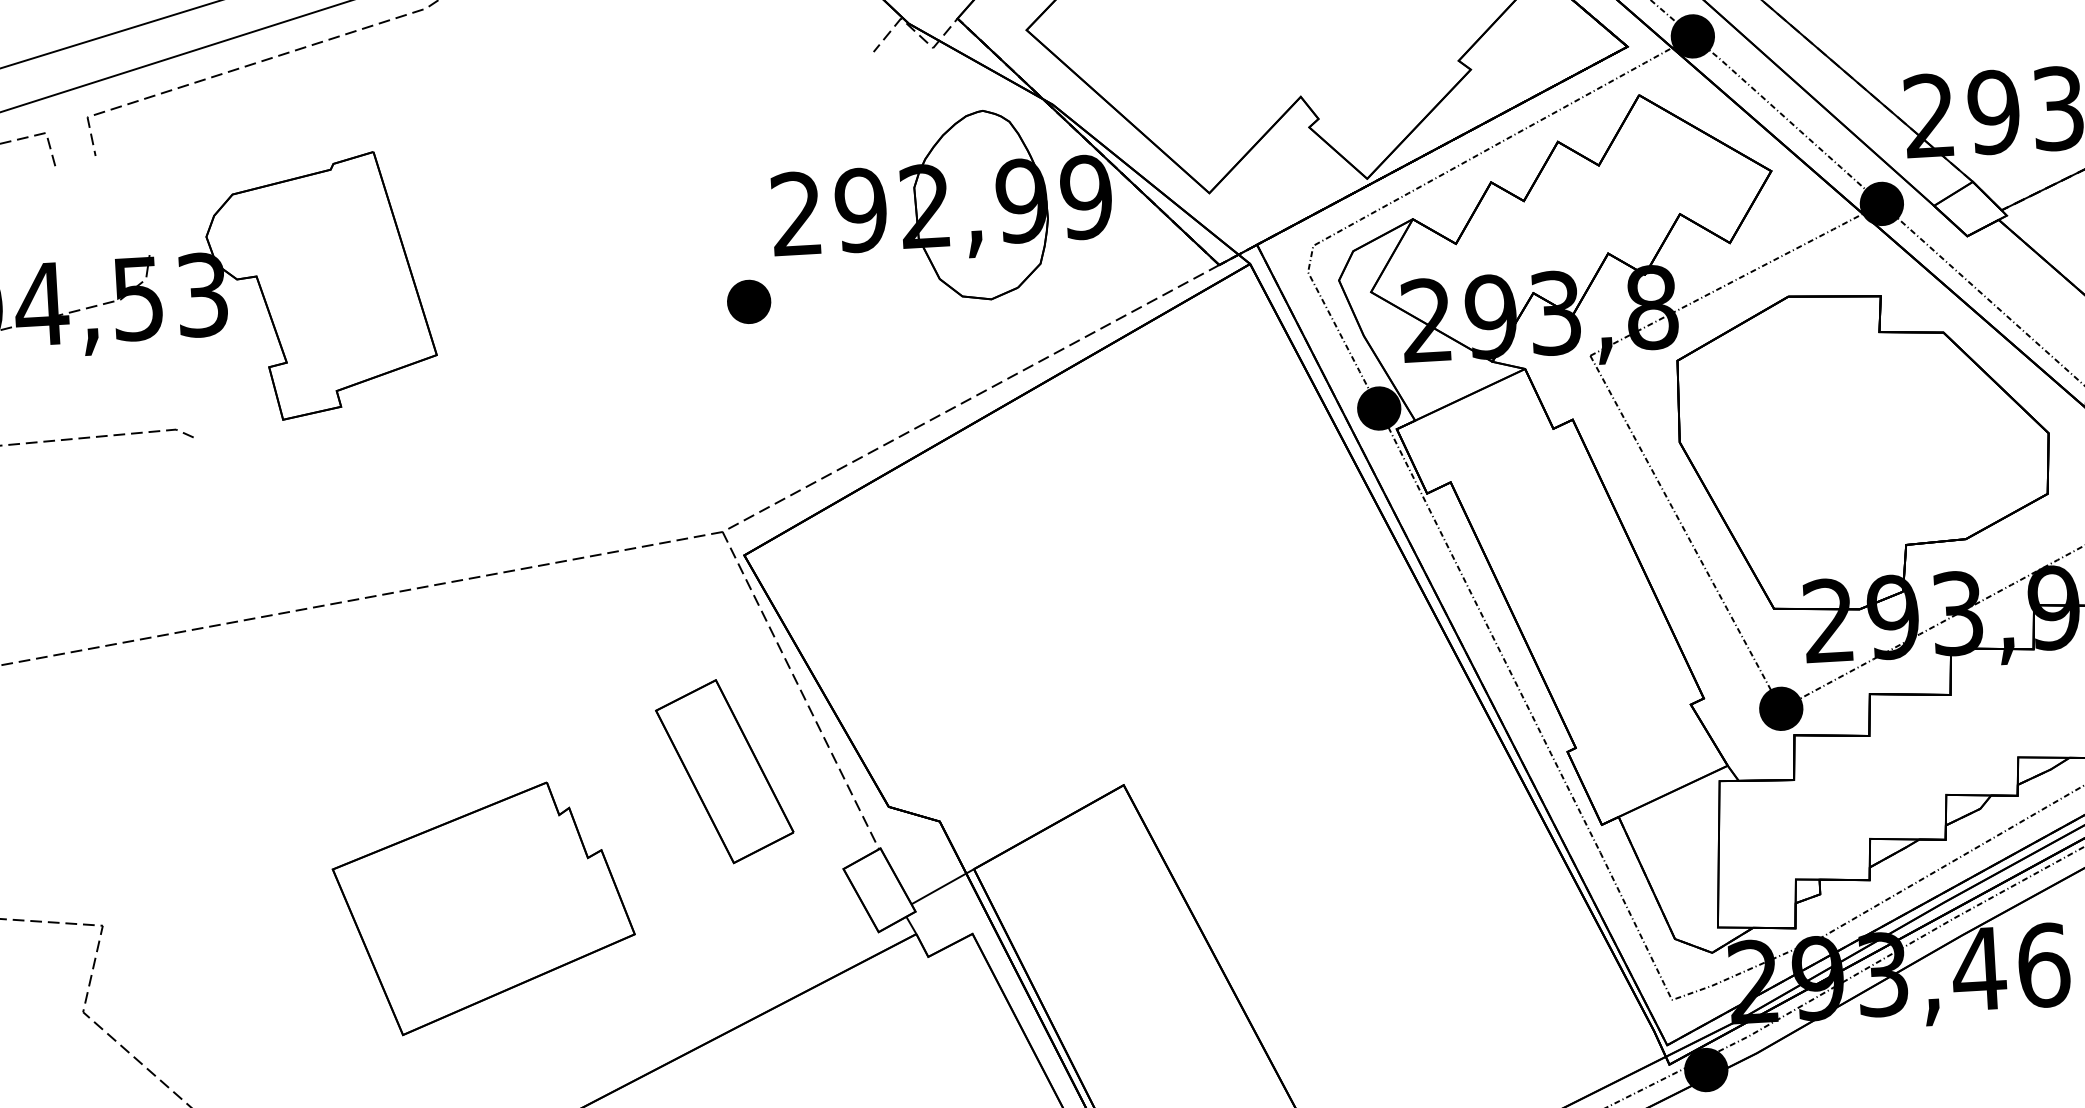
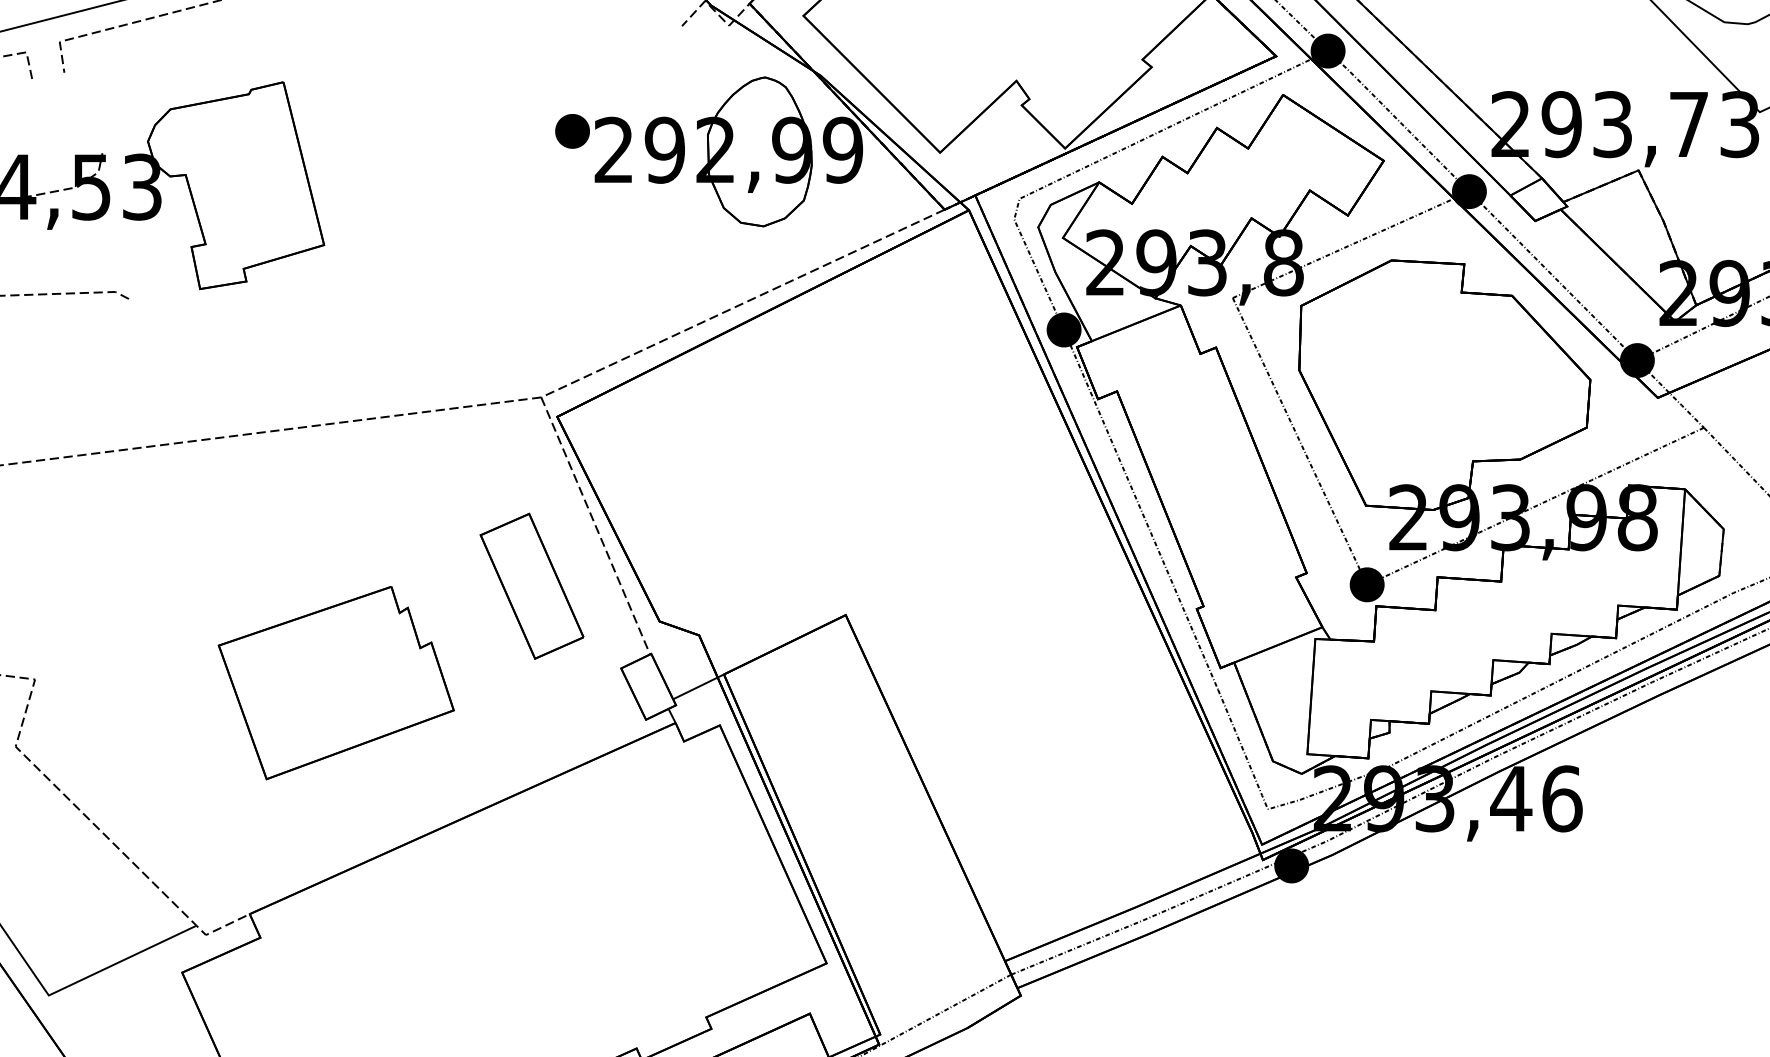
part: (749, 302) -> (572, 131), moved

